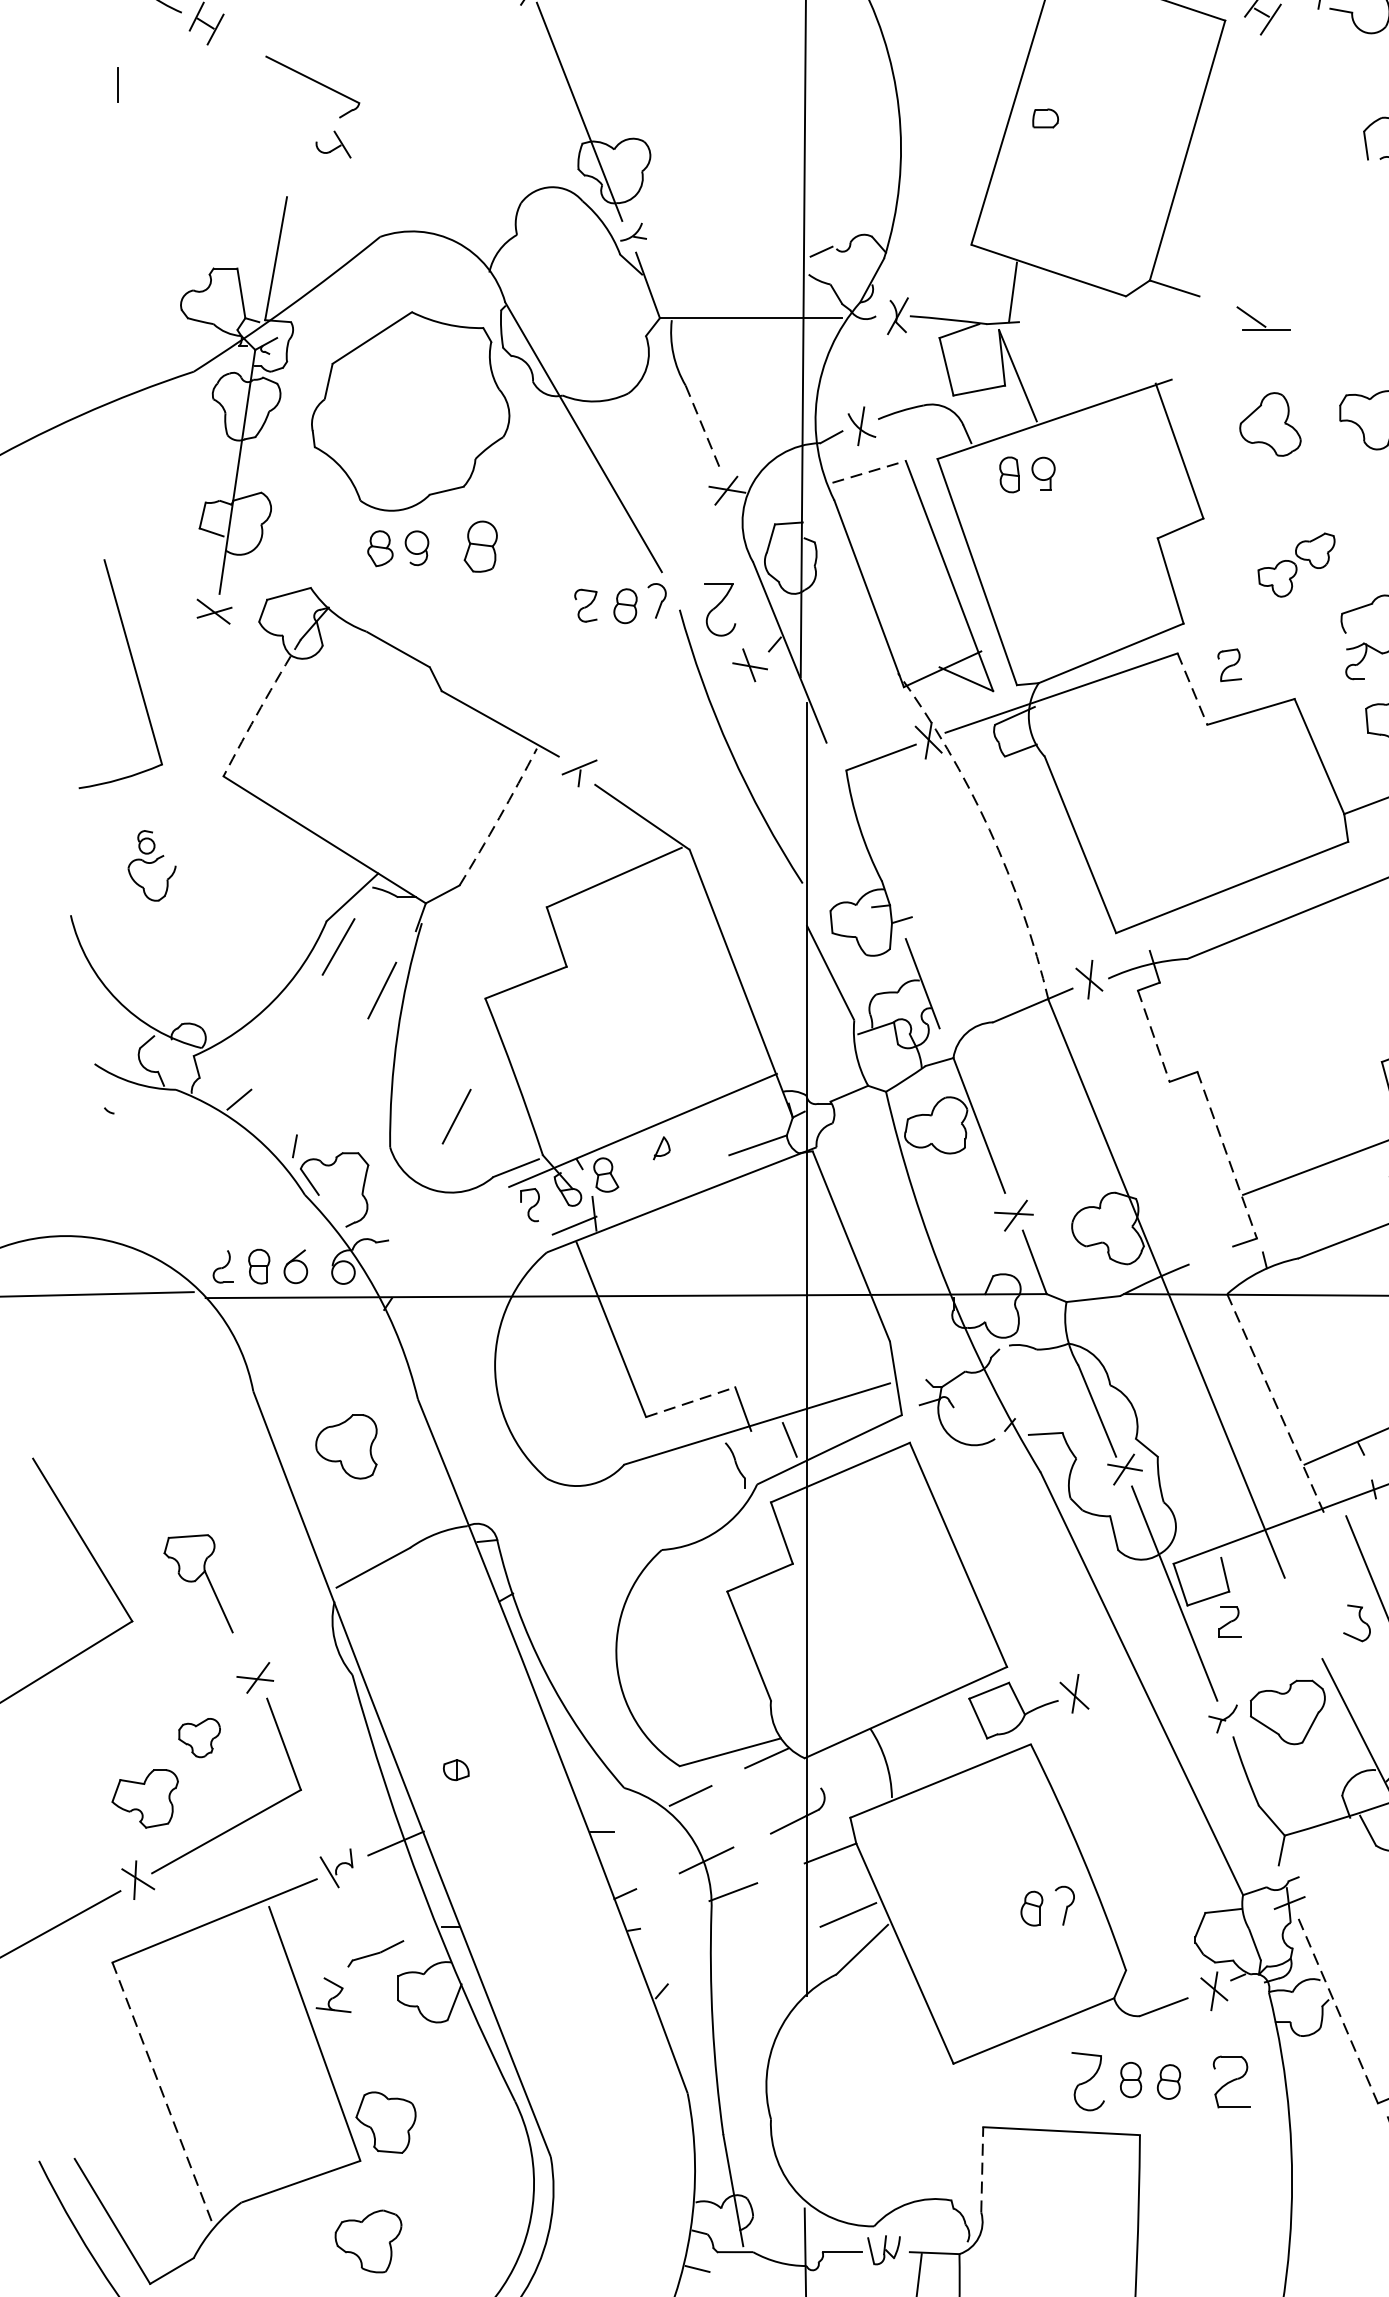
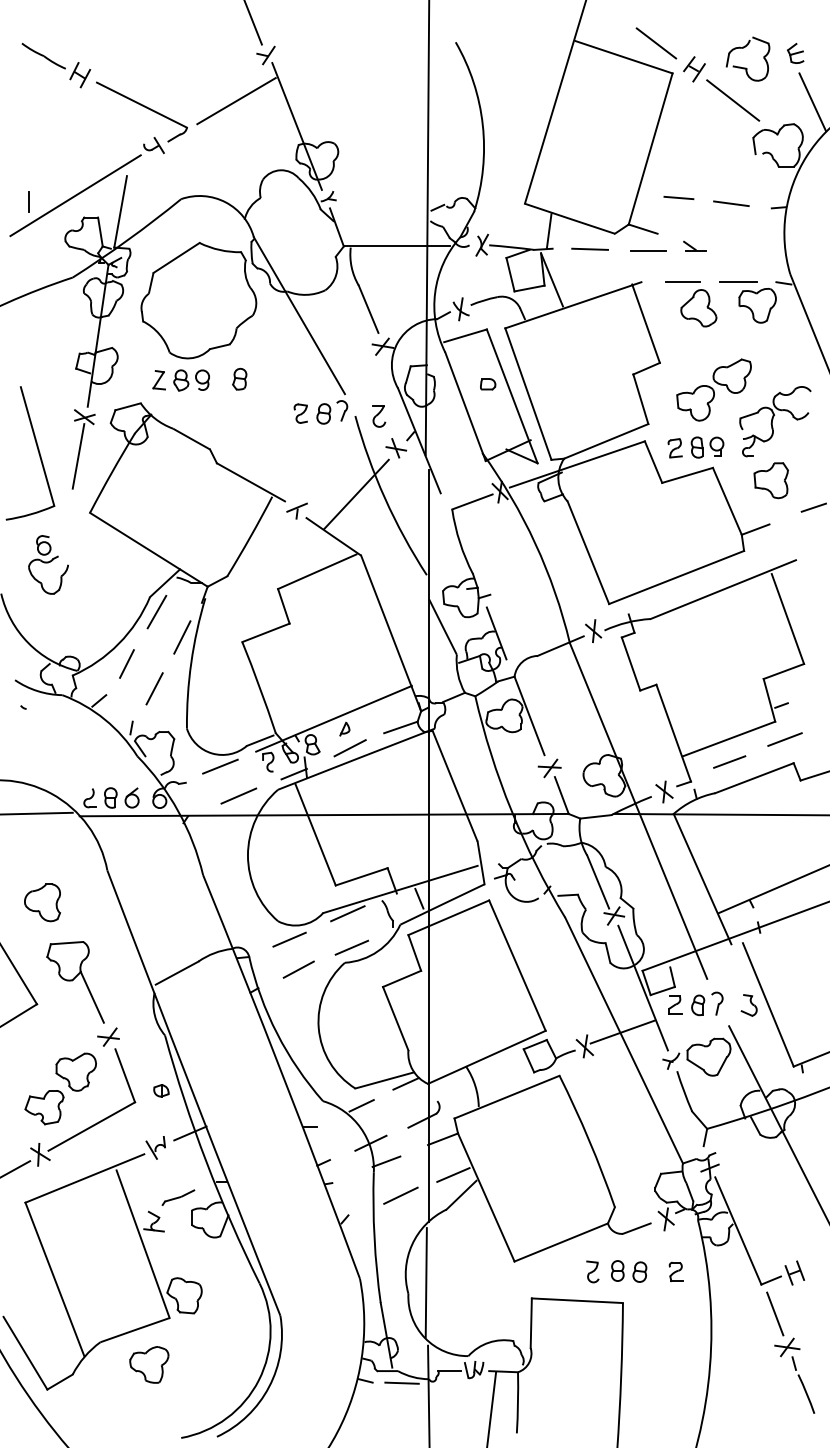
line: (1329, 67) -> (733, 100), added
line: (475, 68) -> (236, 101), added
line: (117, 84) -> (28, 201), moved
part: (311, 86) -> (141, 111), size x1.67
part: (1046, 118) -> (488, 384), moved
line: (198, 230) -> (75, 195), added
line: (1235, 234) -> (678, 197), added
line: (1326, 244) -> (731, 203), added
part: (1262, 316) -> (694, 245), size x0.71
line: (1082, 321) -> (589, 248), added
line: (1183, 326) -> (648, 251), added
line: (1242, 380) -> (682, 282), added
line: (1336, 380) -> (737, 282), added
line: (702, 426) -> (368, 309), dashed -> solid
line: (870, 471) -> (466, 335), dashed -> solid
part: (1027, 474) -> (707, 447), moved
part: (480, 545) -> (239, 378), size x0.71
part: (341, 548) -> (158, 380), added
part: (1295, 564) -> (713, 389), size x1.67
part: (721, 610) -> (379, 416), size x0.71
line: (203, 679) -> (78, 456), added
line: (1192, 689) -> (653, 462), dashed -> solid
arc: (260, 706) -> (111, 472), dashed -> solid
line: (681, 744) -> (356, 494), added
arc: (499, 816) -> (250, 536), dashed -> solid
arc: (989, 828) -> (535, 543), dashed -> solid
part: (152, 865) -> (48, 564), size x1.43
line: (286, 1035) -> (126, 663), added
line: (1154, 1037) -> (631, 664), dashed -> solid
line: (456, 1116) -> (154, 688), moved
line: (1226, 1155) -> (673, 733), dashed -> solid
line: (669, 1181) -> (349, 748), added
line: (1323, 1203) -> (729, 761), added
line: (447, 1212) -> (220, 766), added
part: (1211, 1255) -> (664, 791), added
line: (478, 1262) -> (238, 795), added
line: (692, 1401) -> (362, 876), dashed -> solid
line: (1276, 1406) -> (702, 879), dashed -> solid
part: (346, 1446) -> (42, 902), moved
line: (666, 1465) -> (347, 913), added
line: (566, 1509) -> (289, 939), added
line: (673, 1523) -> (351, 947), added
line: (581, 1561) -> (298, 969), added
part: (198, 1583) -> (75, 982), size x1.43
line: (1139, 1668) -> (622, 1031), added
part: (198, 1736) -> (75, 1071), size x1.67
part: (456, 1769) -> (161, 1090), moved
part: (1047, 1905) -> (707, 1003), moved
line: (757, 1950) -> (400, 1195), added
line: (1338, 2012) -> (738, 1231), dashed -> solid
part: (1087, 2080) -> (592, 1271), size x0.62
part: (1230, 2080) -> (675, 1271), size x0.62
line: (164, 2094) -> (55, 1279), dashed -> solid
line: (800, 2099) -> (425, 1282), added
line: (982, 2170) -> (531, 1323), dashed -> solid
part: (368, 2240) -> (149, 1364), moved
line: (759, 2271) -> (401, 1382), added

